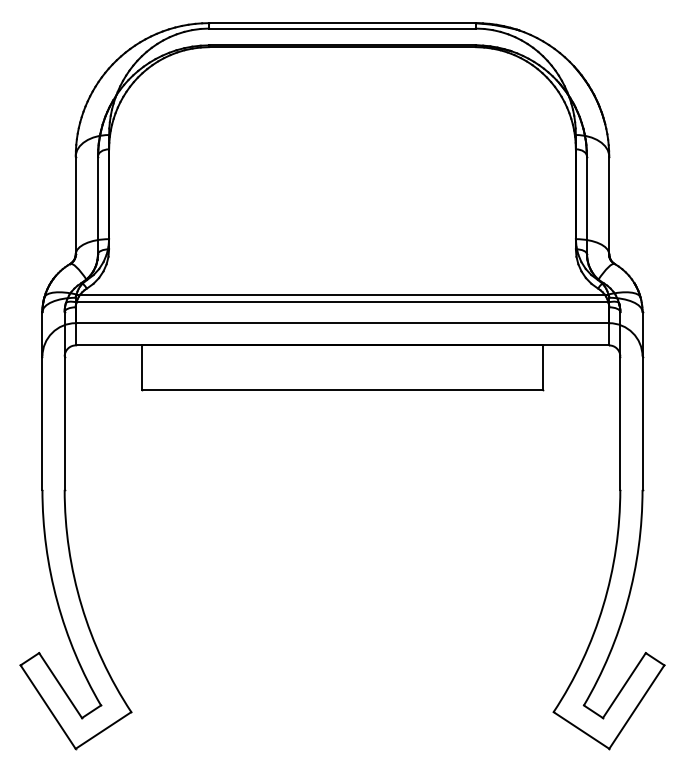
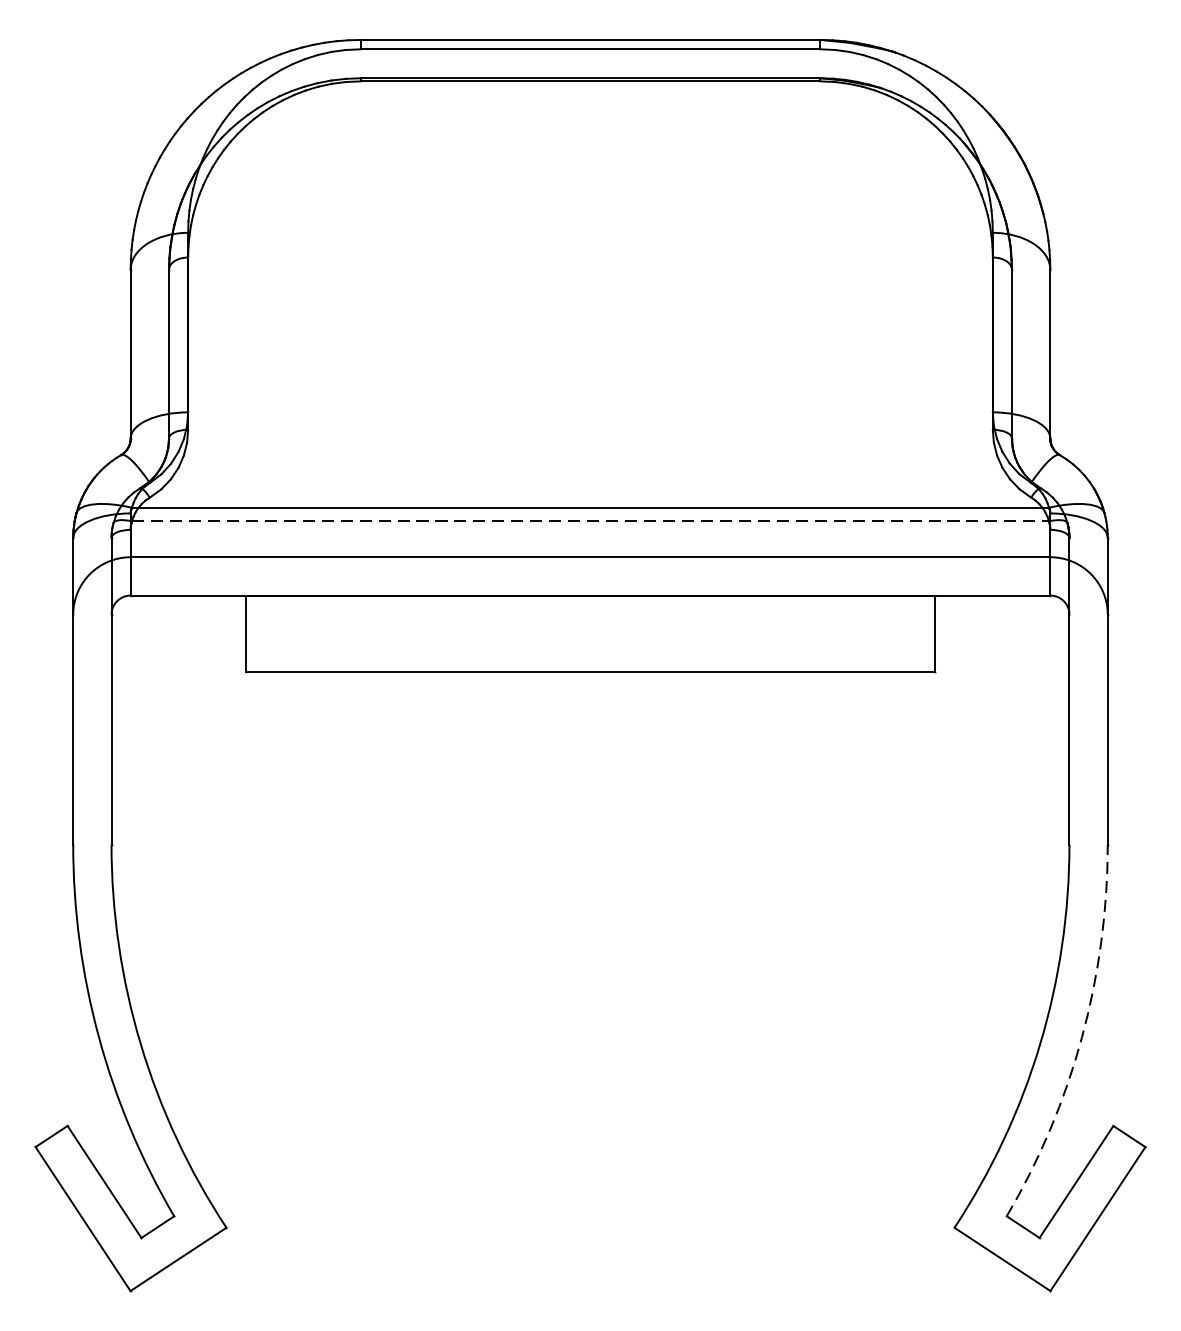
line: (342, 302) -> (590, 521), solid -> dashed
arc: (627, 601) -> (1081, 1037), solid -> dashed

